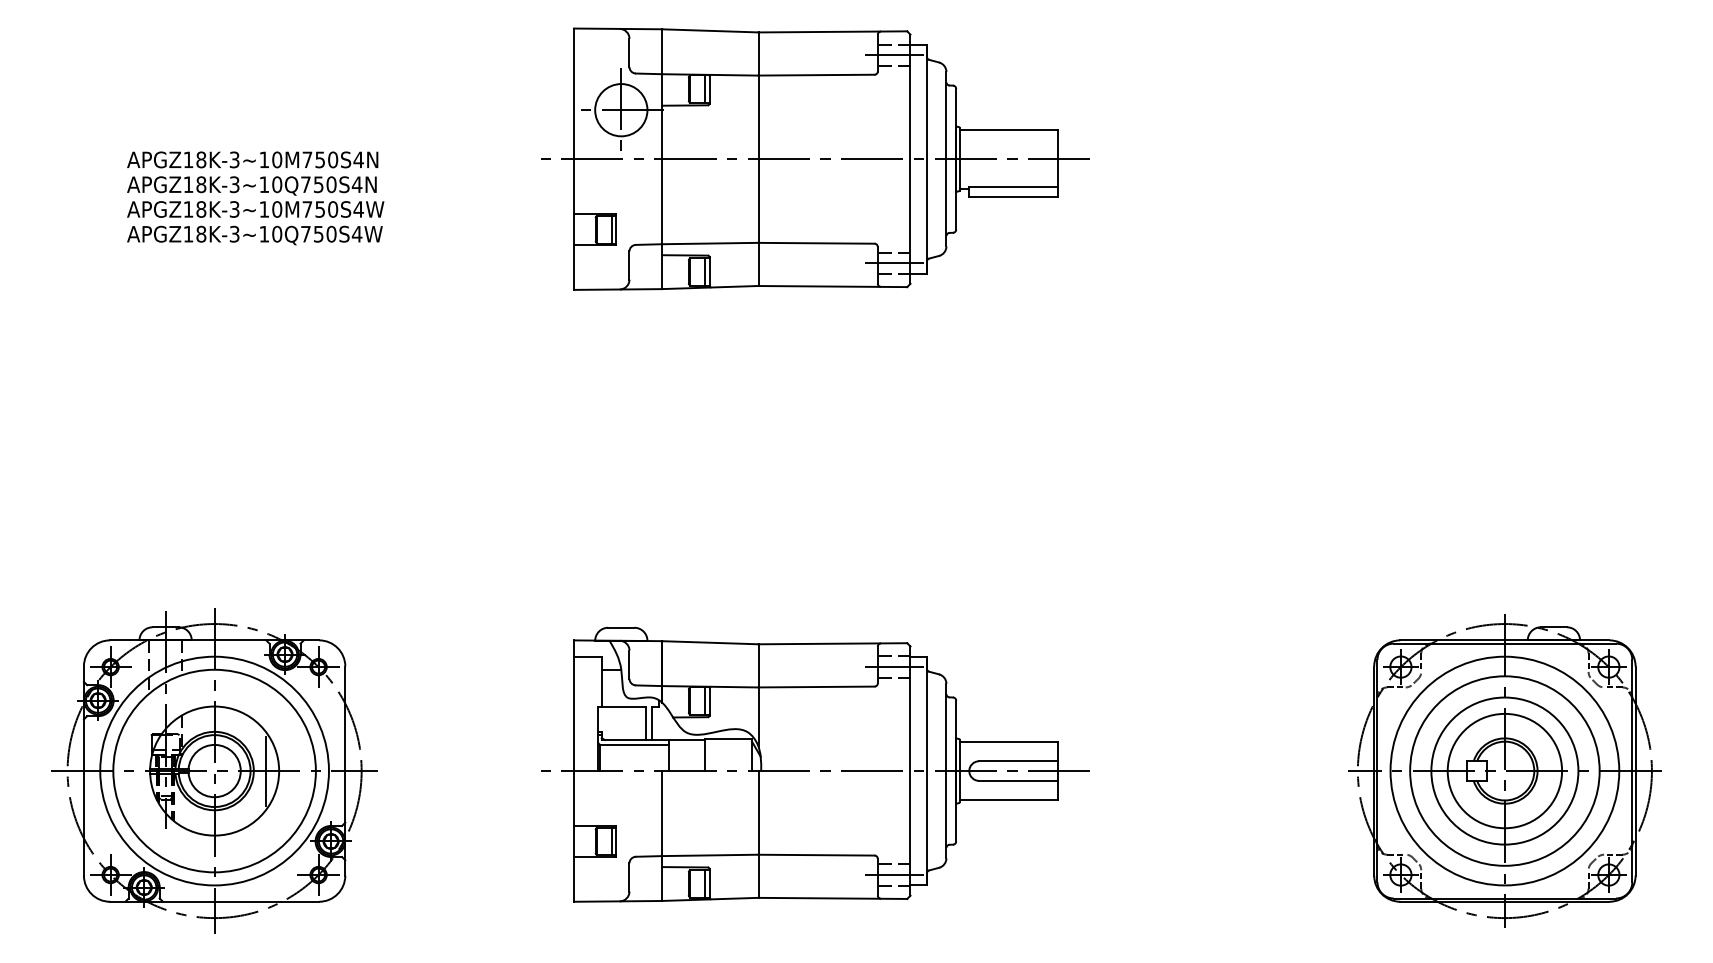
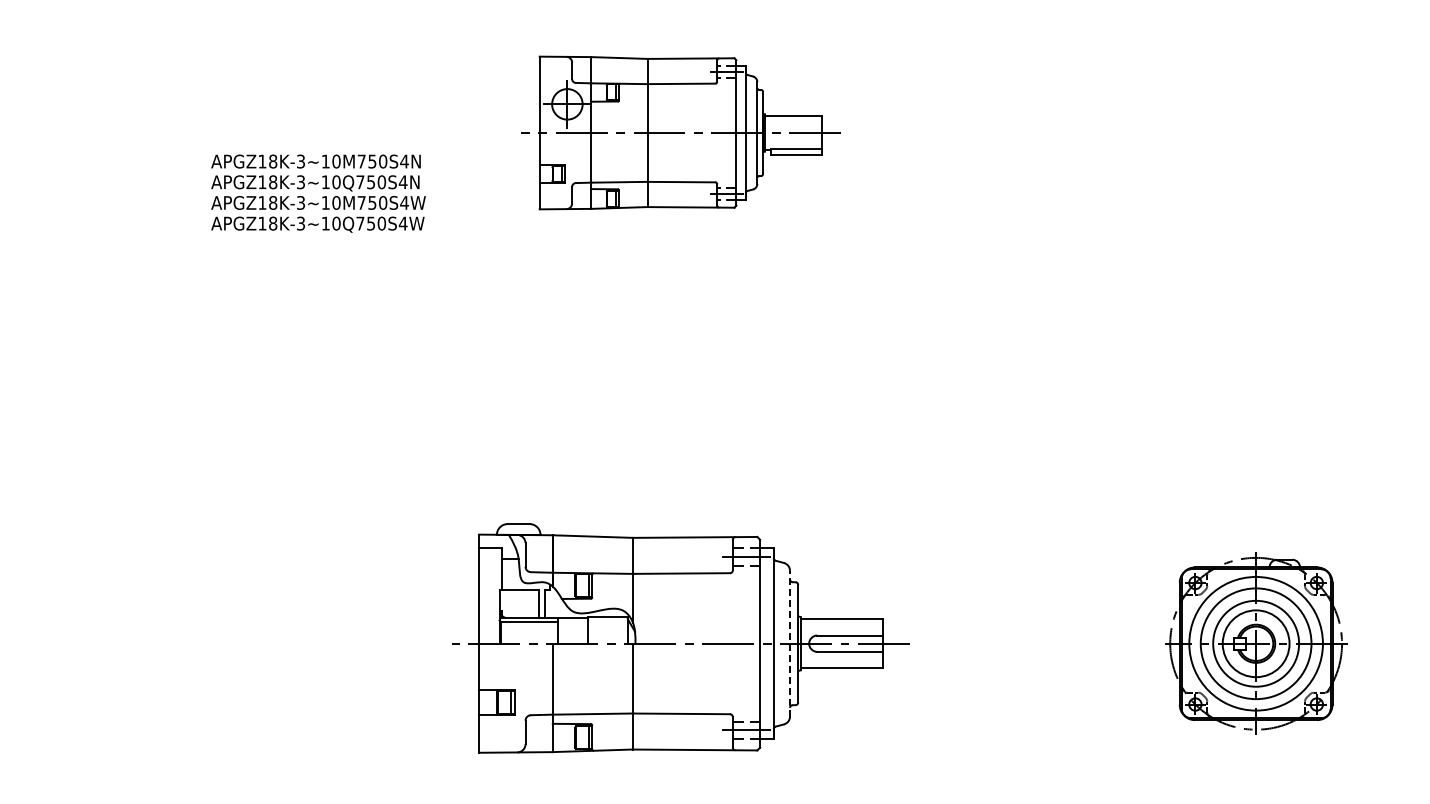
part: (815, 158) -> (680, 132), size x0.7
text: (255, 198) -> (318, 193), moved
part: (214, 770) -> (179, 643), removed
line: (946, 770) -> (790, 643), solid -> dashed
part: (1504, 770) -> (1255, 643), size x0.7

